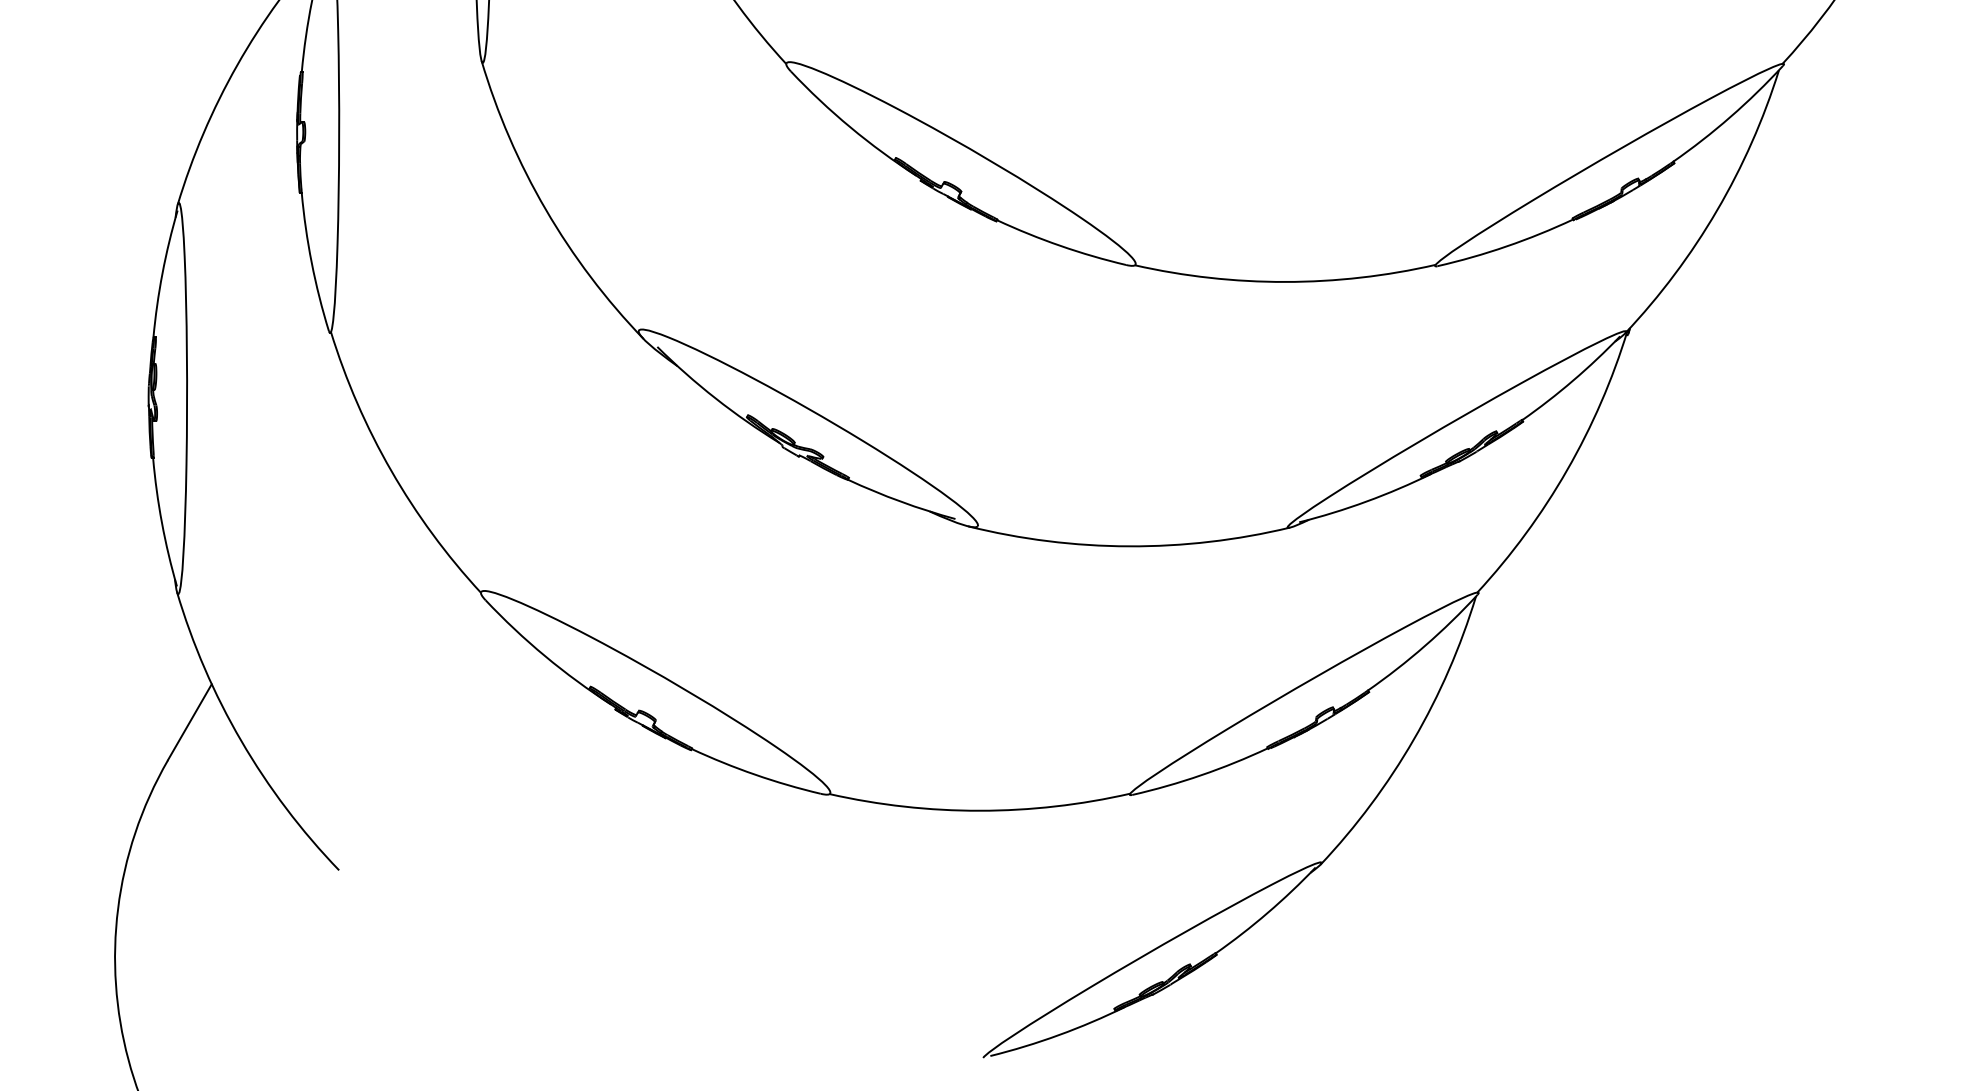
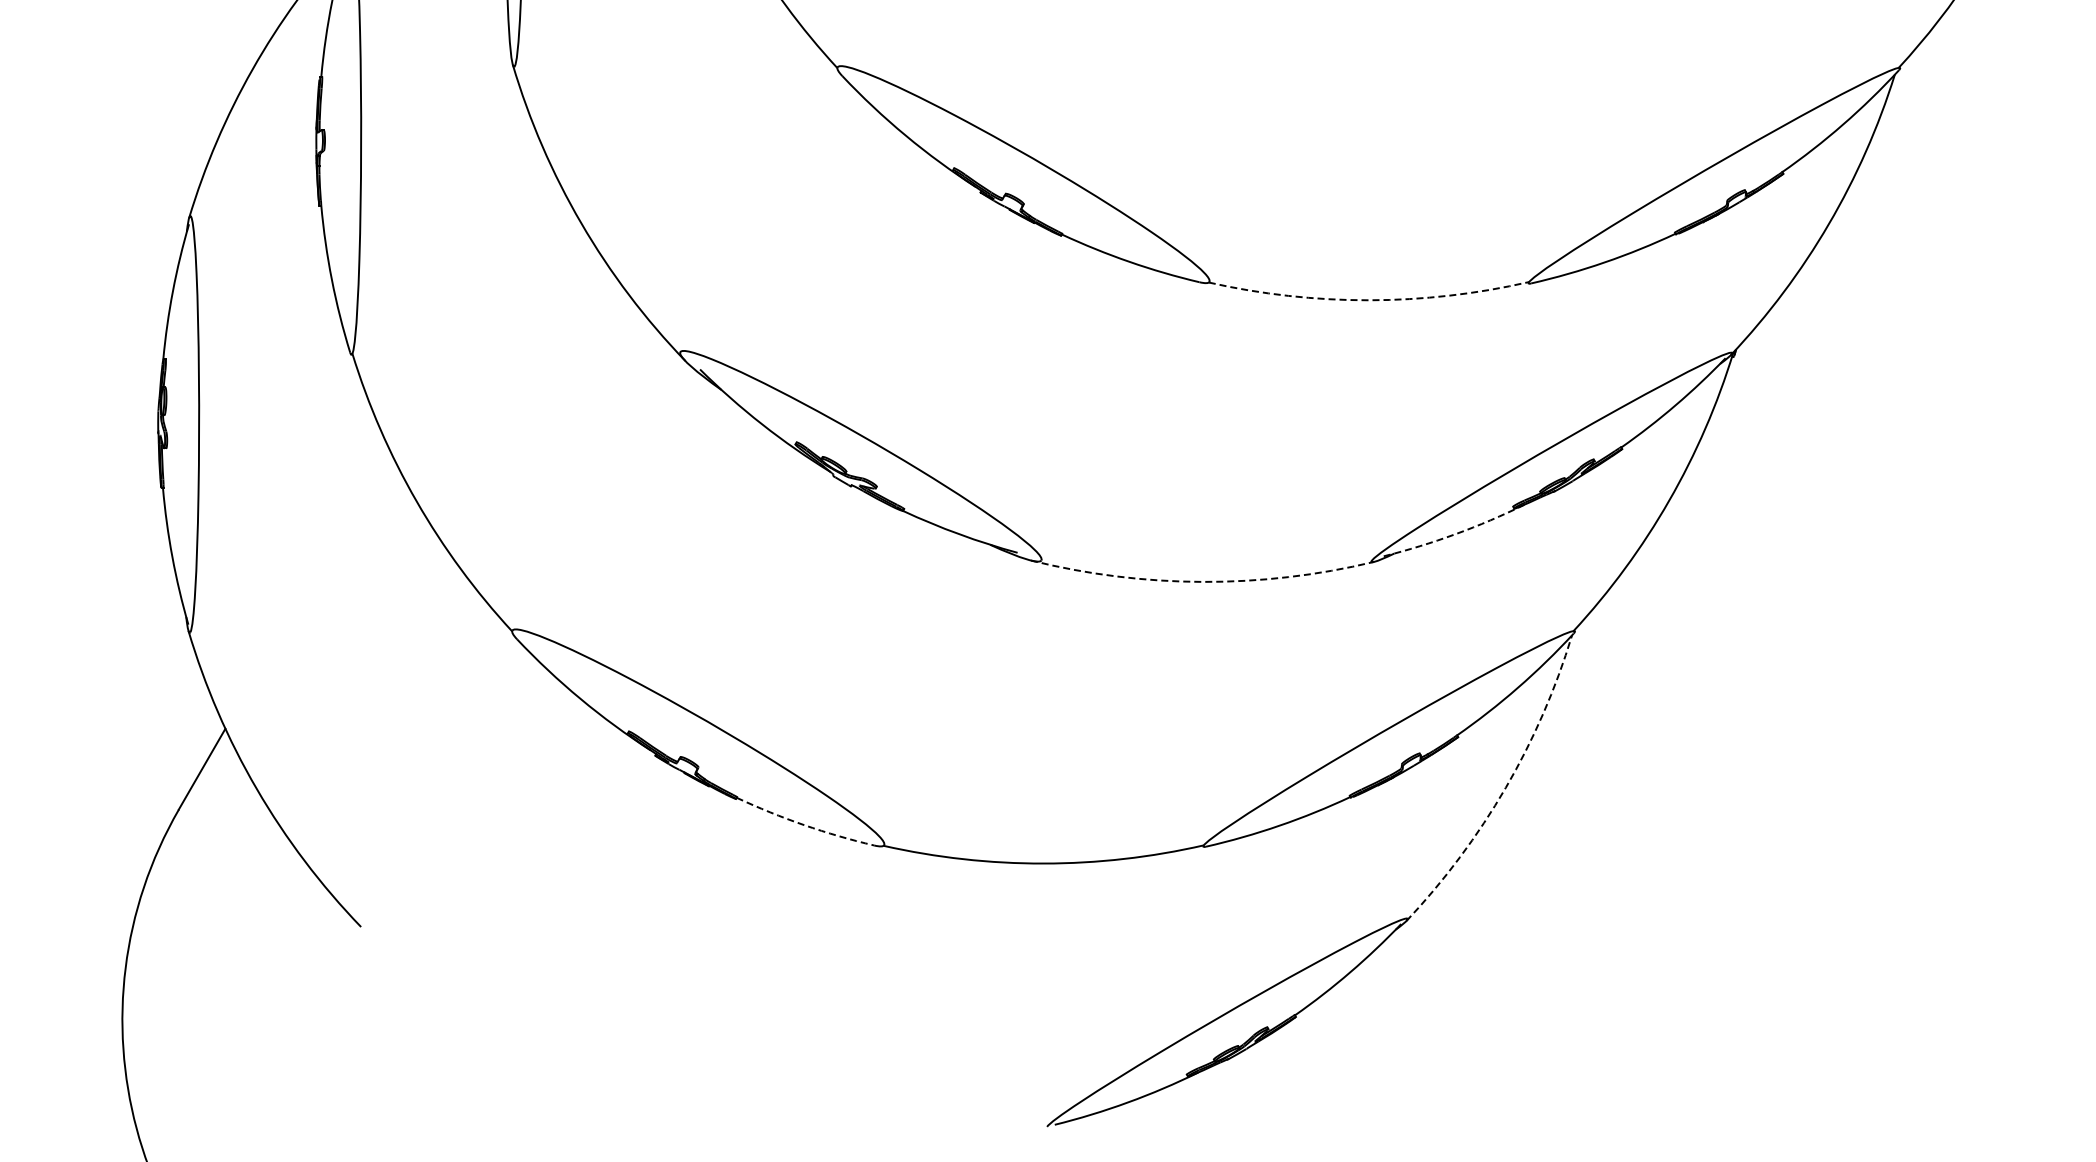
arc: (1285, 282) -> (1369, 300), solid -> dashed
arc: (1366, 501) -> (1455, 534), solid -> dashed
arc: (1129, 545) -> (1202, 581), solid -> dashed
arc: (1413, 739) -> (1505, 787), solid -> dashed
arc: (755, 775) -> (804, 825), solid -> dashed

